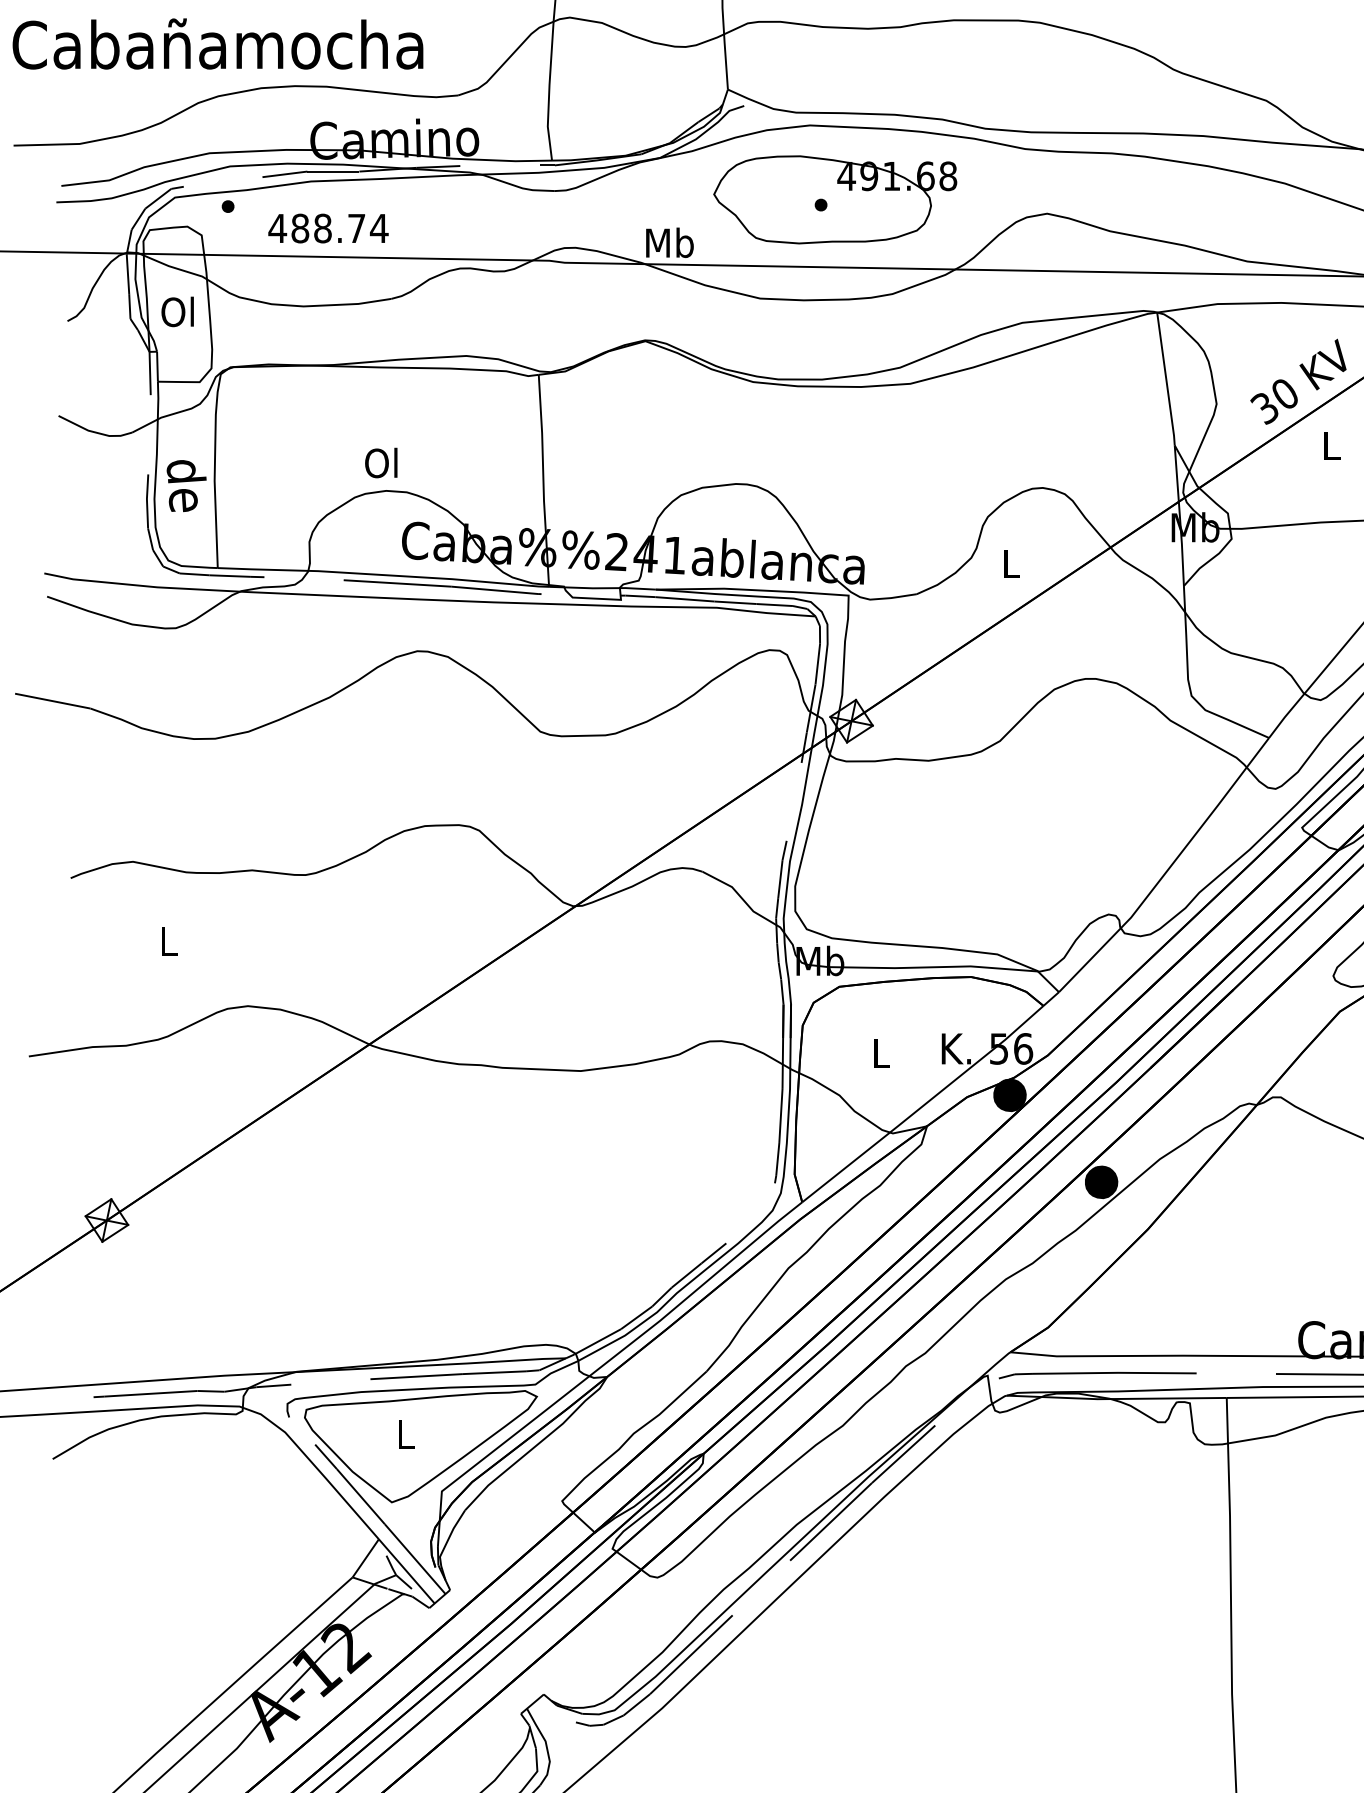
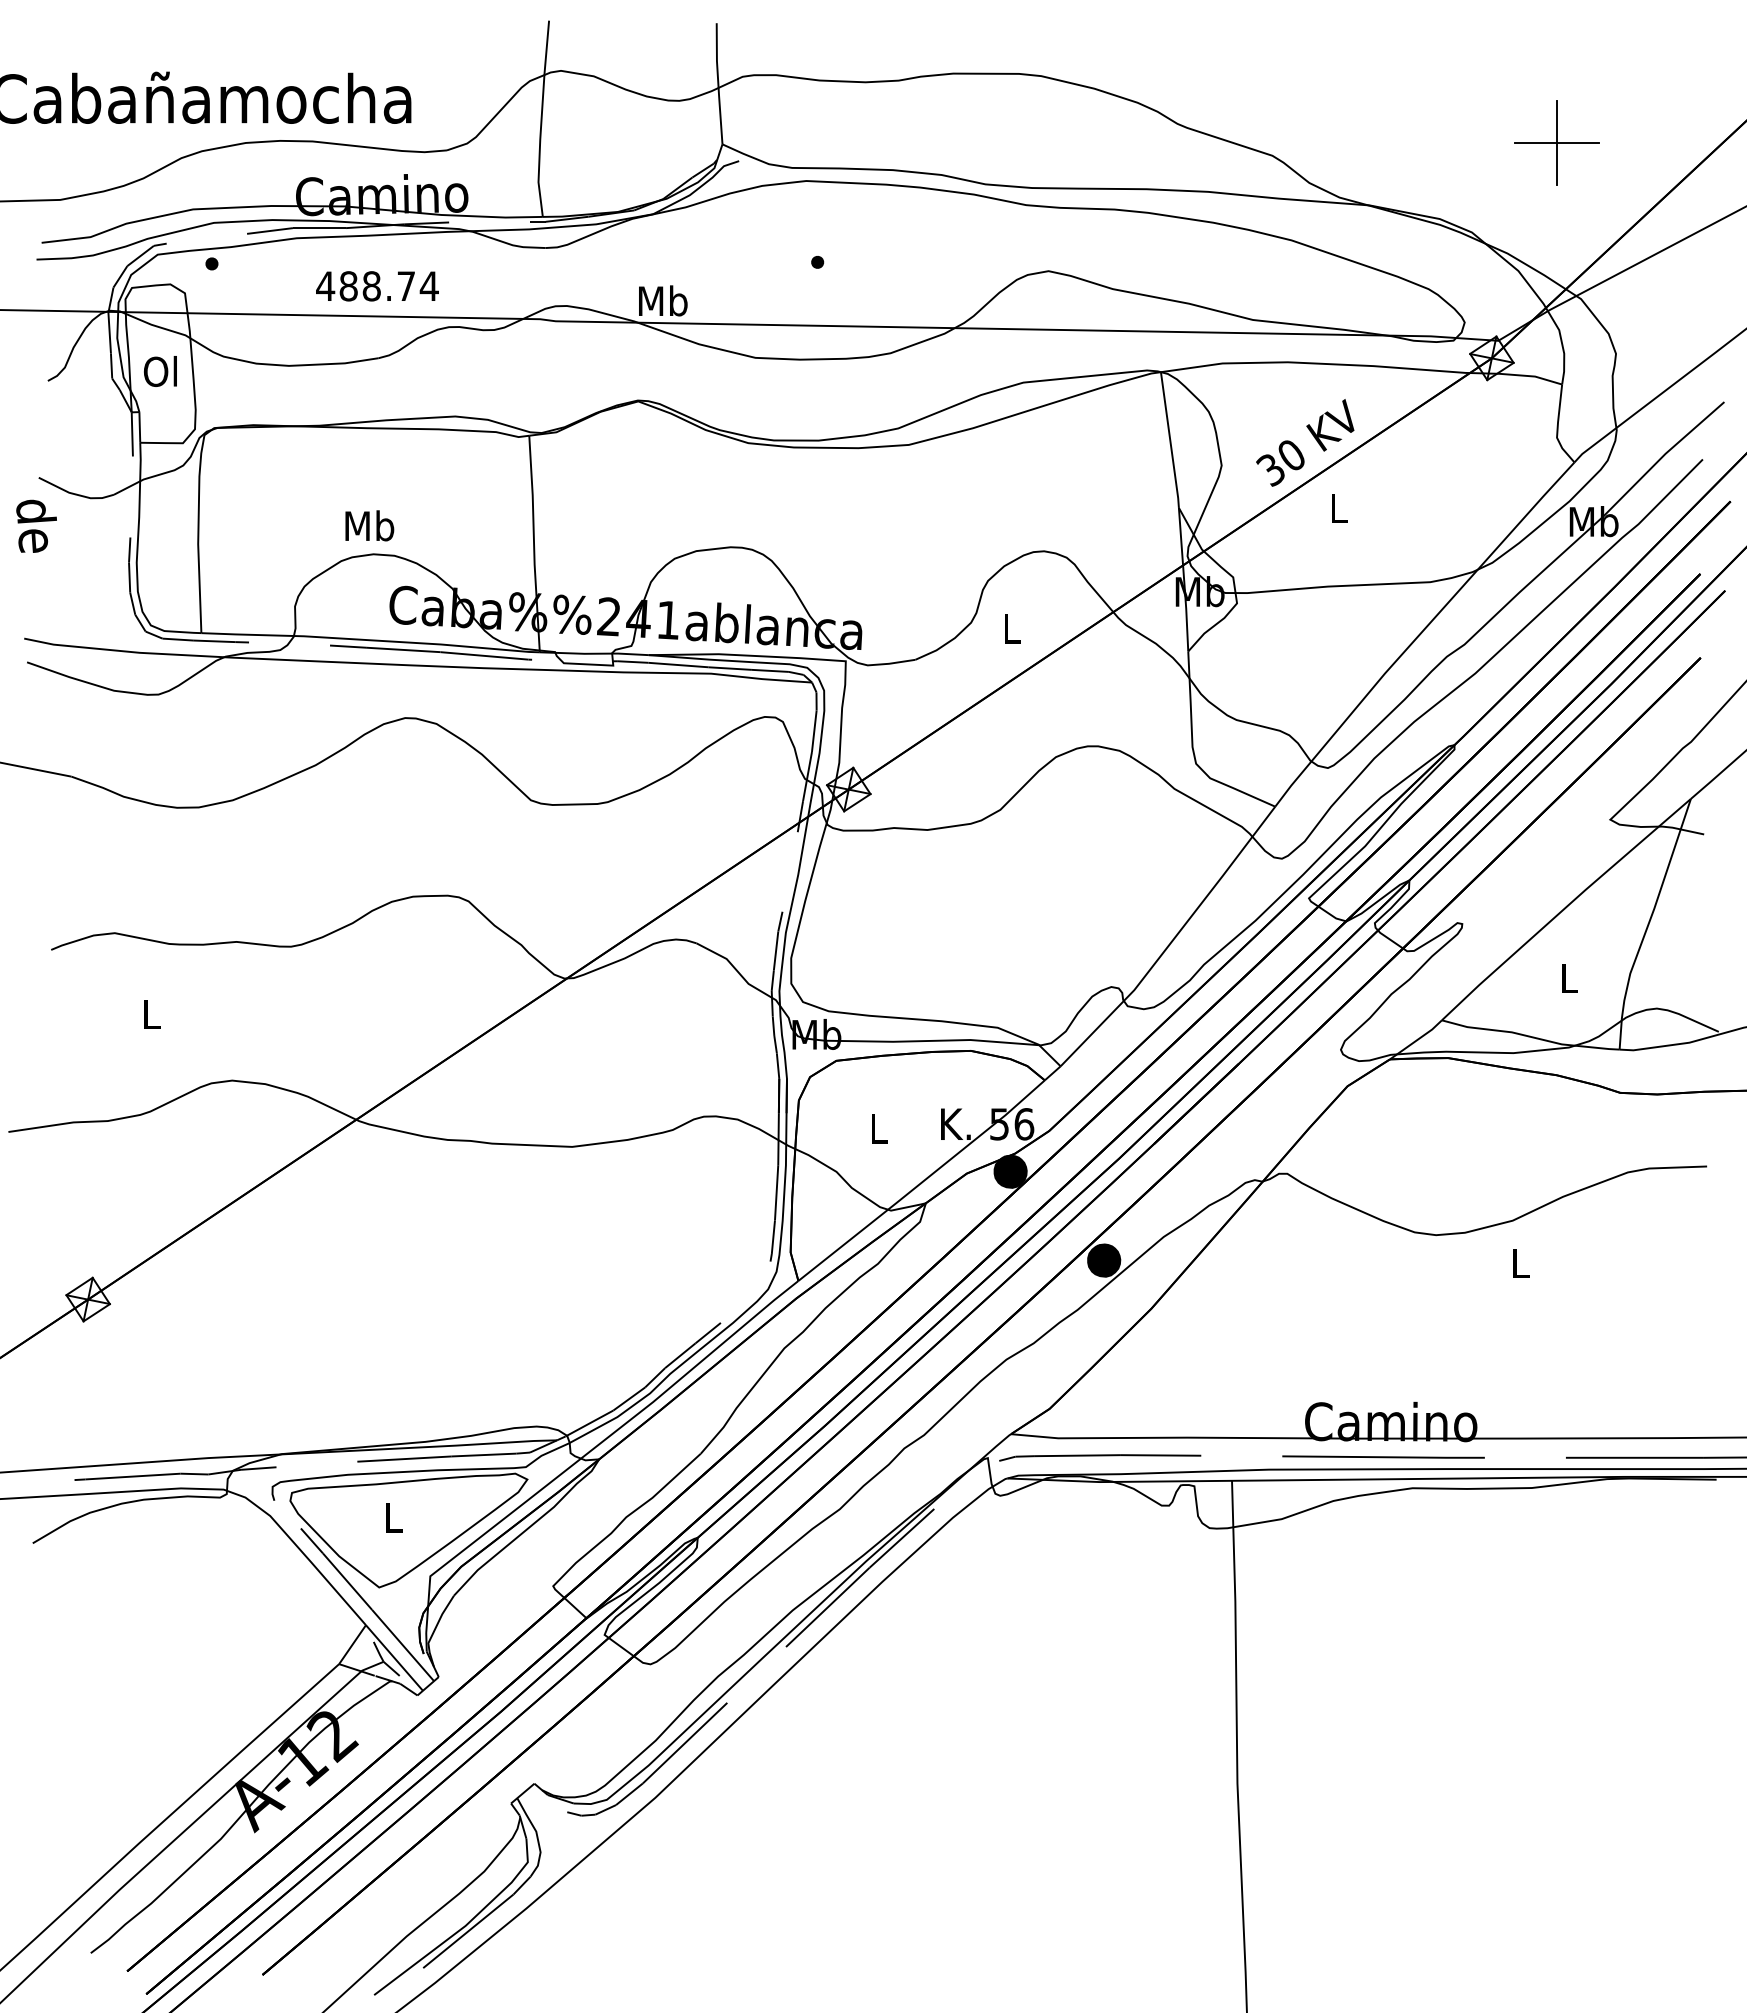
part: (834, 199) -> (831, 256), removed
text: (328, 228) -> (377, 286), moved
text: (382, 462) -> (369, 525), Ol -> Mb
text: (186, 485) -> (36, 525), moved

